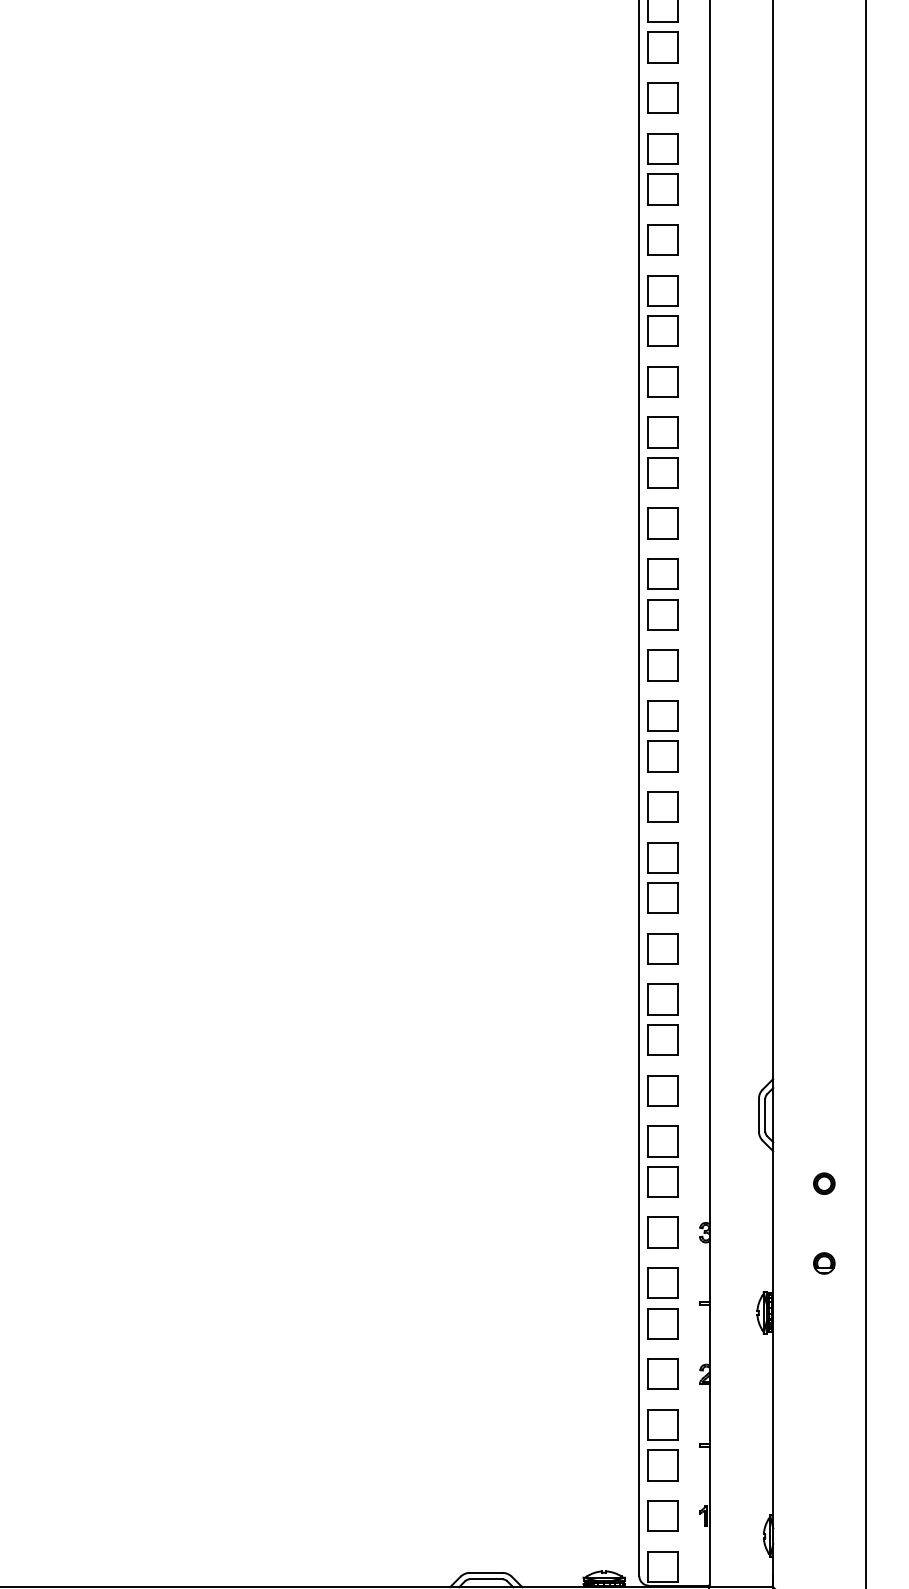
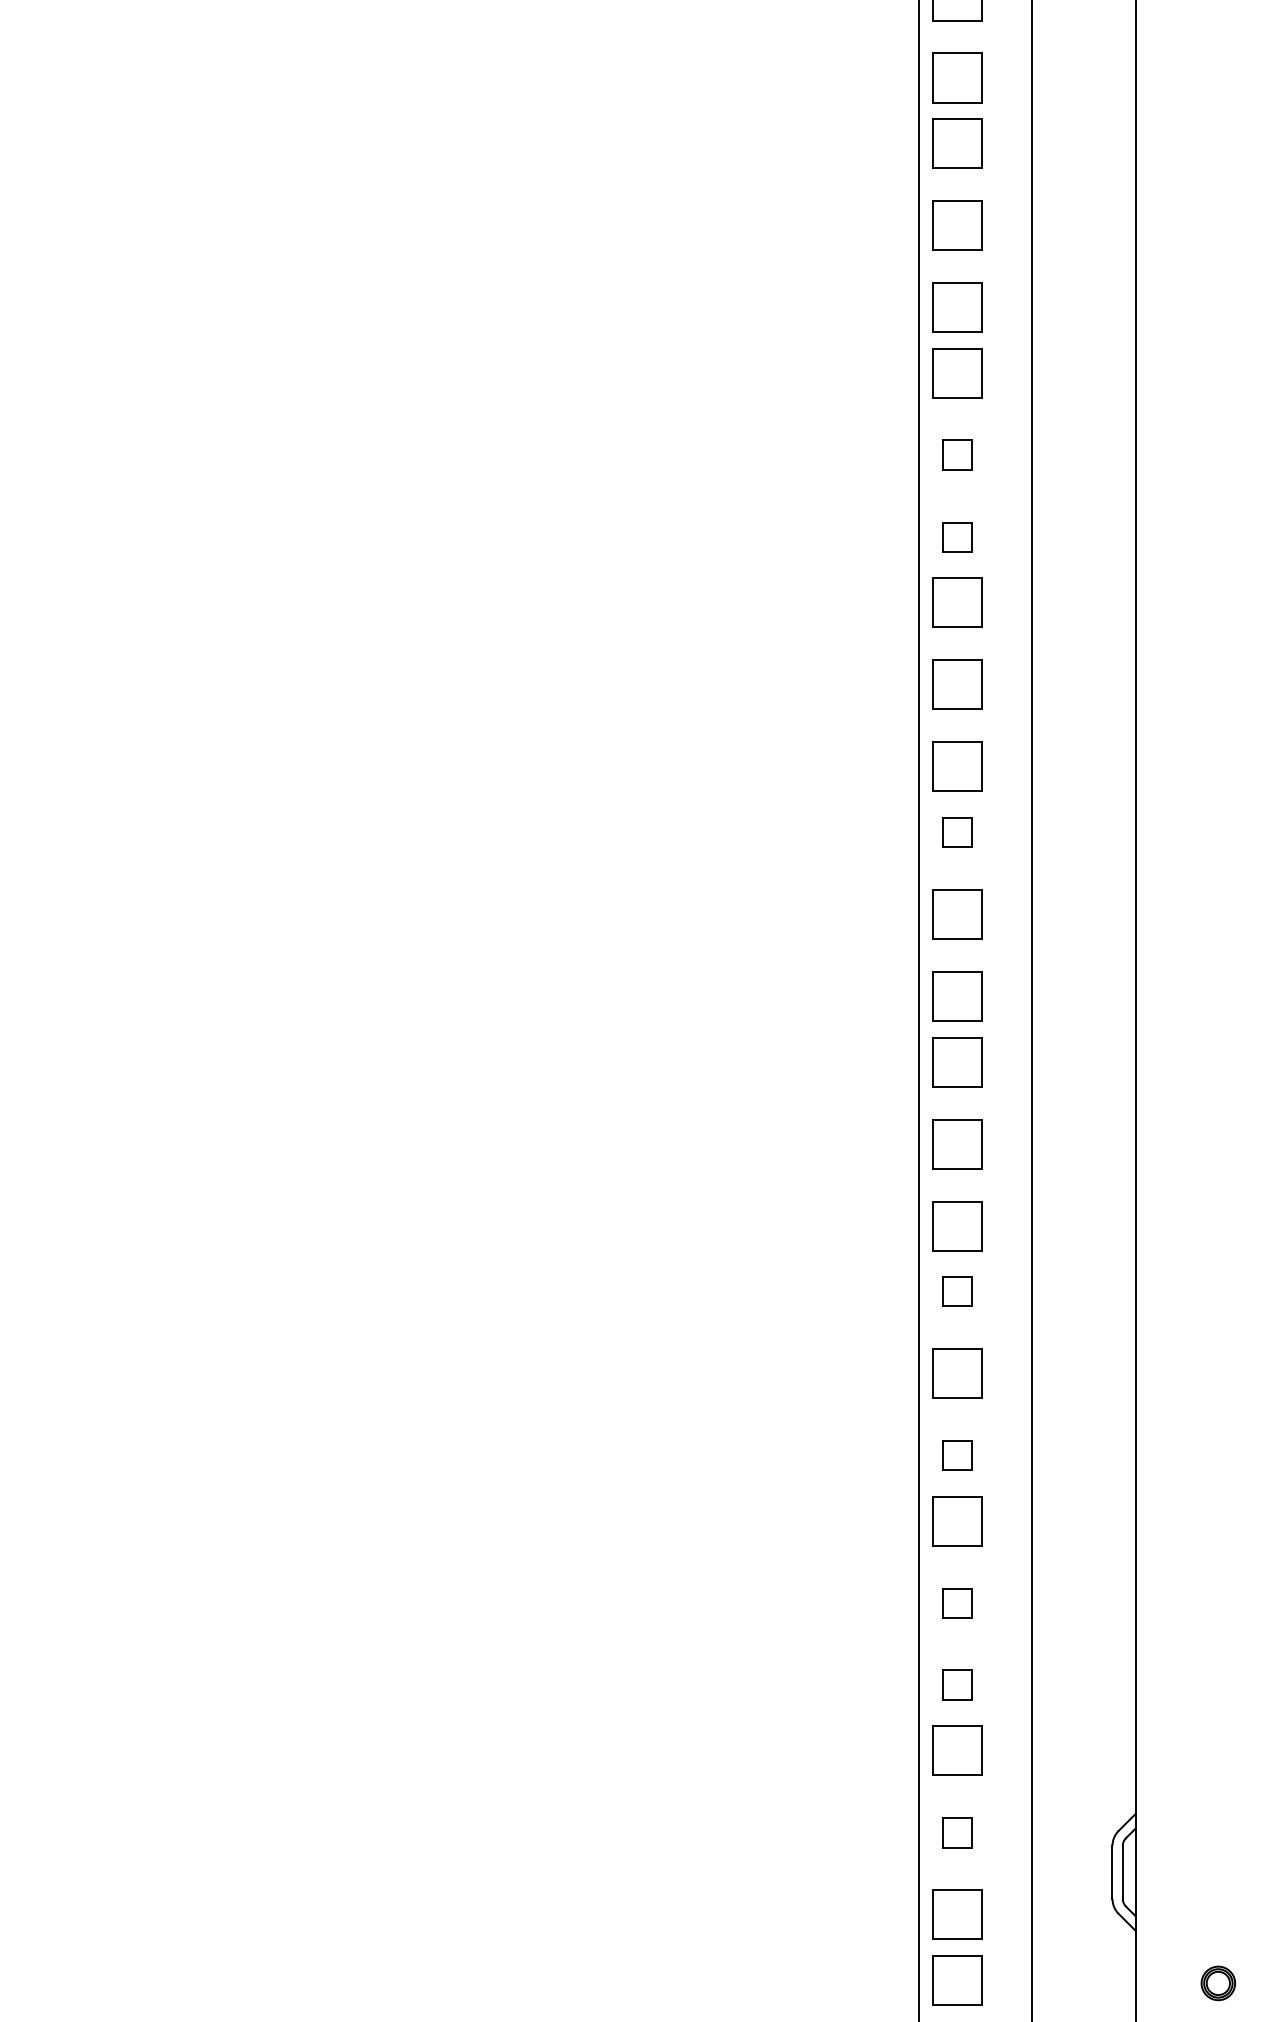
part: (662, 239) -> (956, 454), size x0.6
part: (662, 290) -> (956, 536), size x0.6
part: (662, 472) -> (956, 831), size x0.6
part: (662, 756) -> (956, 1291), size x0.6
part: (662, 857) -> (956, 1455), size x0.6
part: (662, 948) -> (956, 1602), size x0.6
part: (662, 999) -> (956, 1685), size x0.6
part: (662, 1090) -> (956, 1832), size x0.6

